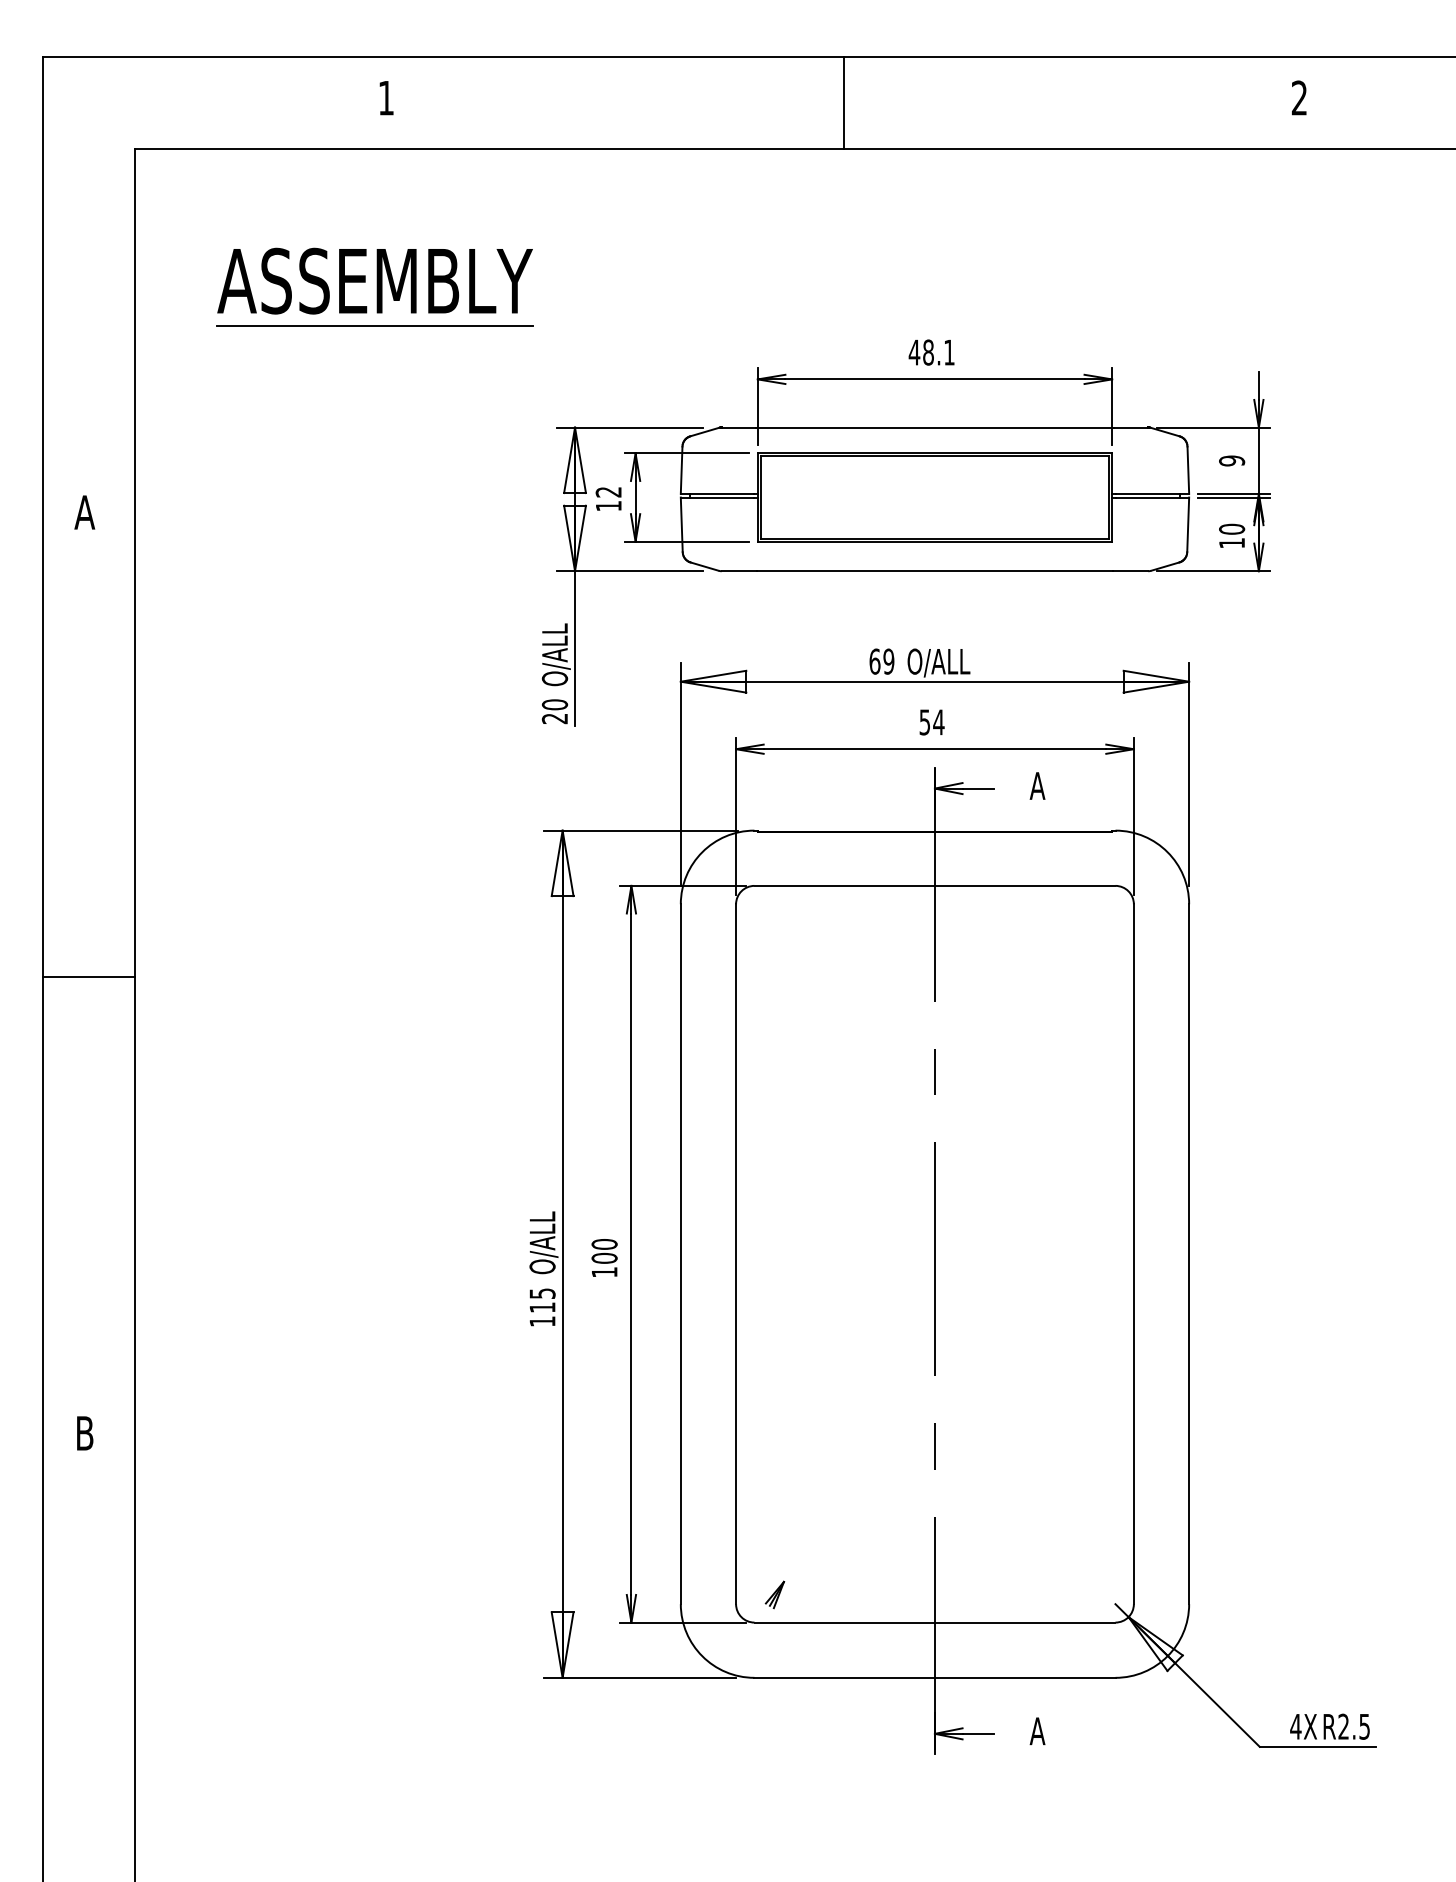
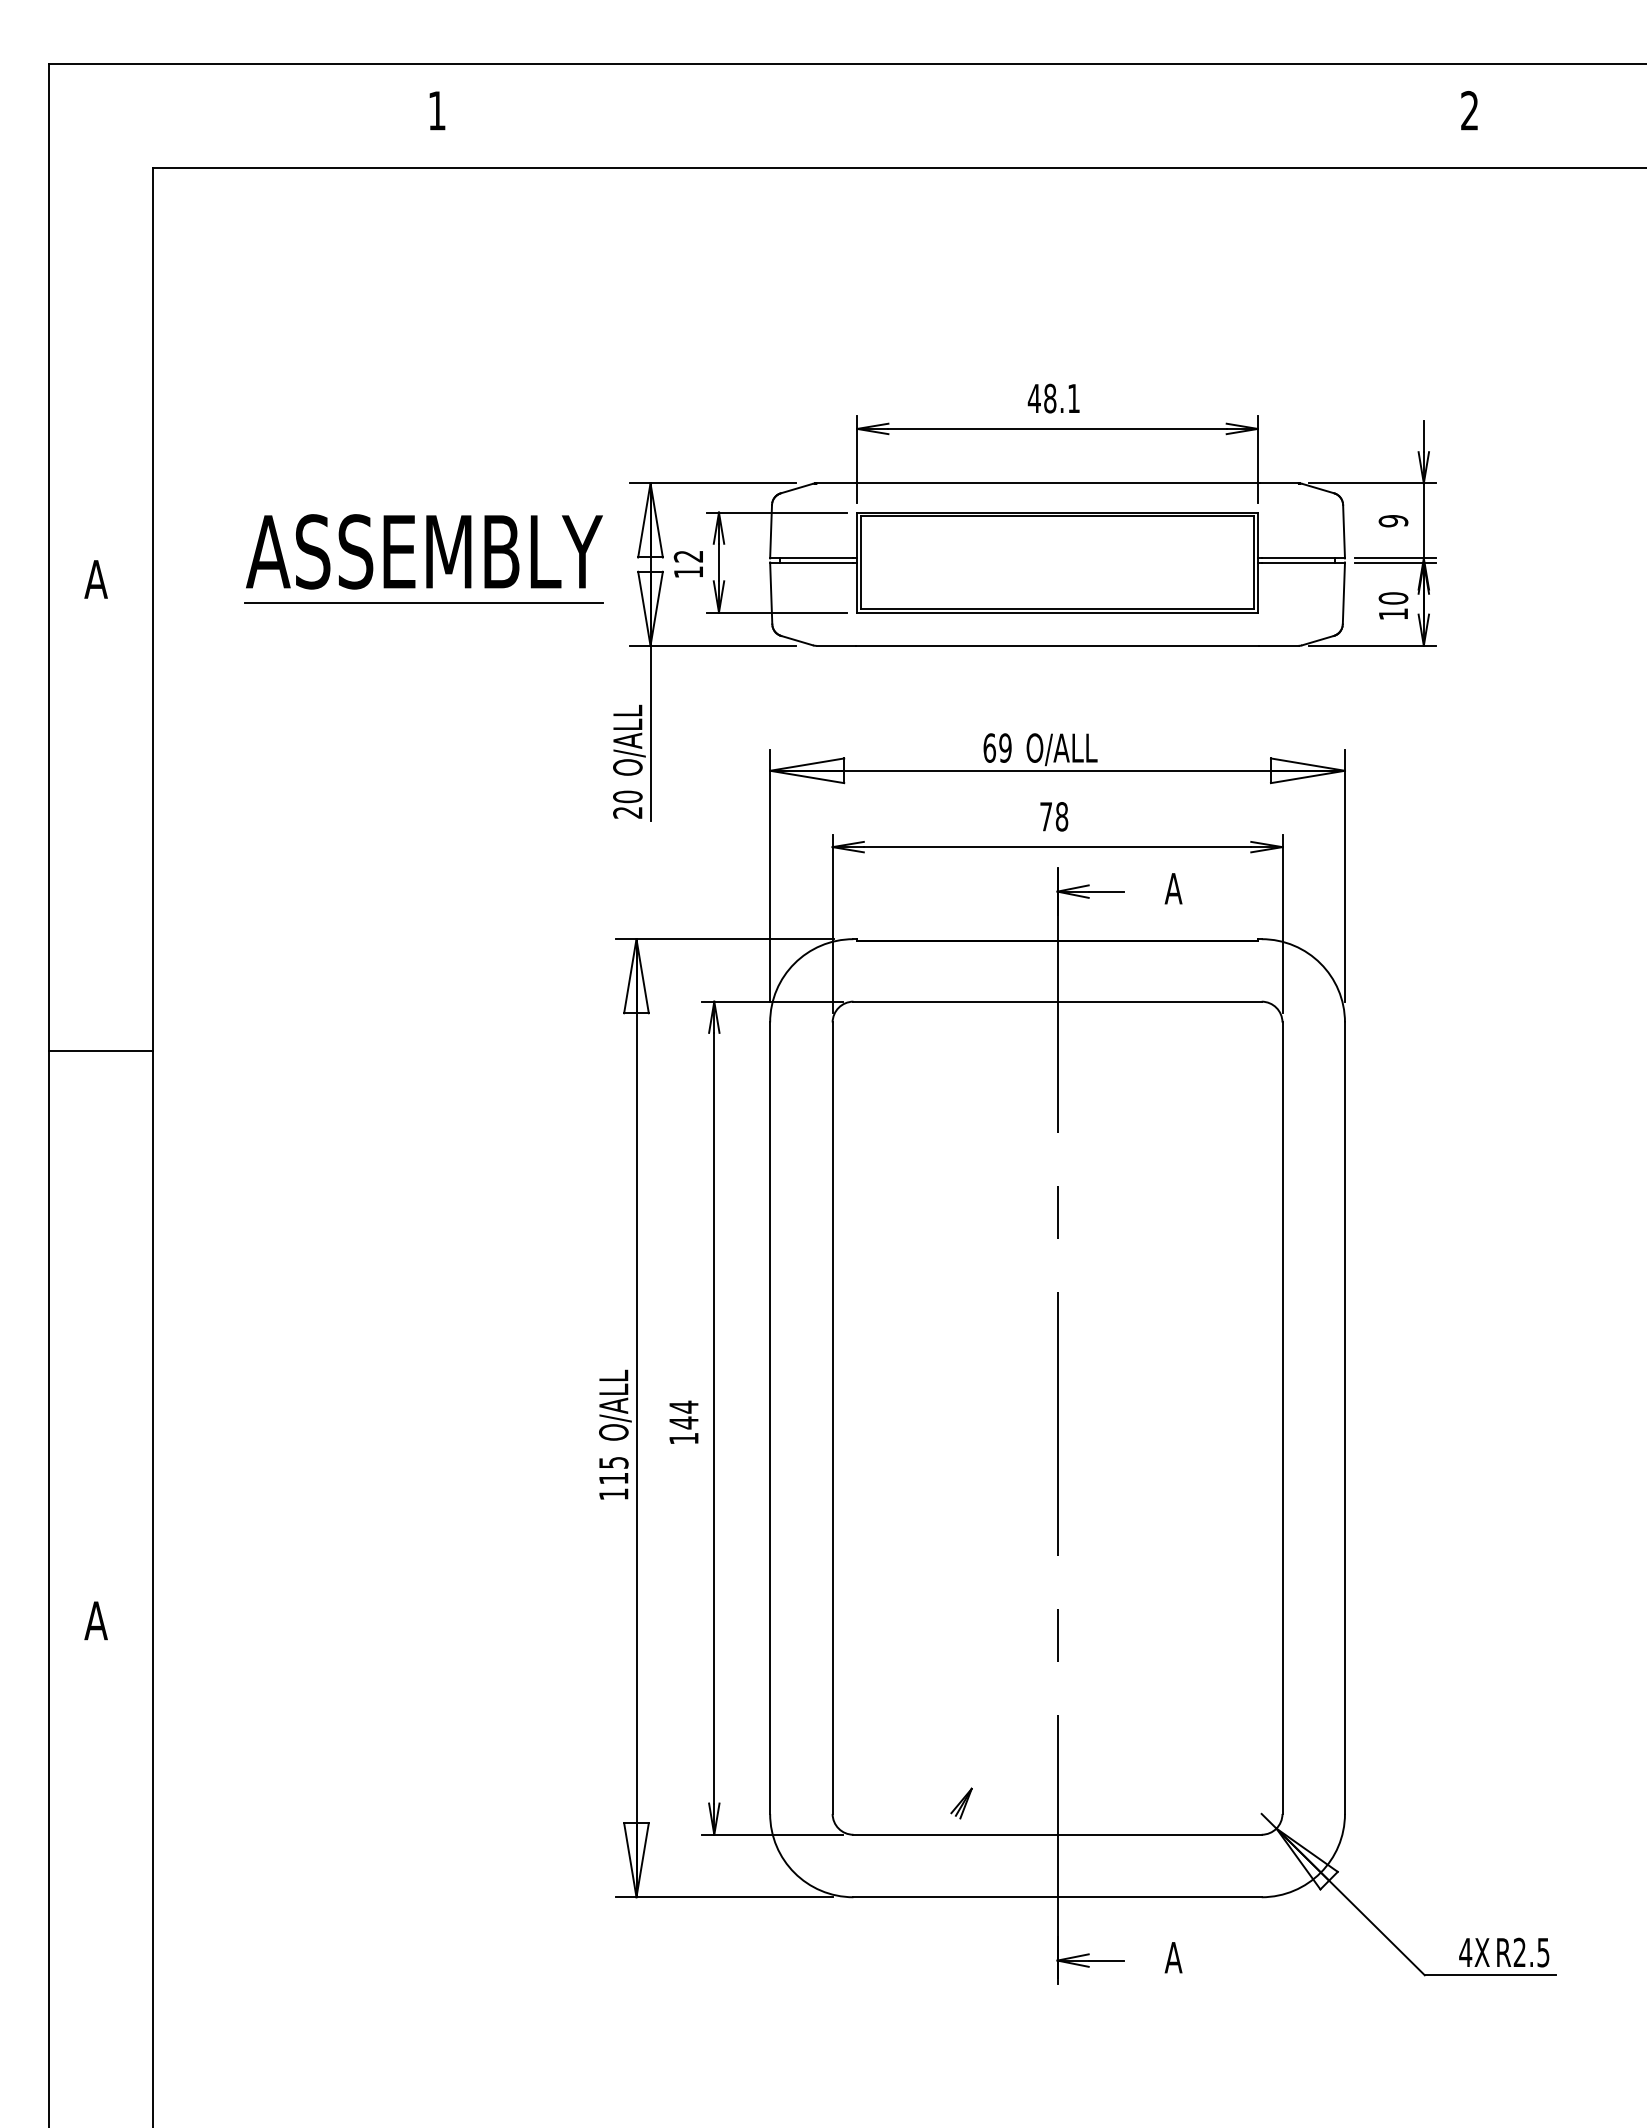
line: (844, 102) -> (955, 115), removed
part: (374, 287) -> (423, 558), moved
text: (932, 722) -> (1054, 816), 54 -> 78
line: (89, 977) -> (101, 1051), moved
text: (604, 1250) -> (683, 1414), 100 -> 144
text: (84, 1433) -> (95, 1620), B -> A
part: (774, 1594) -> (961, 1803), moved

